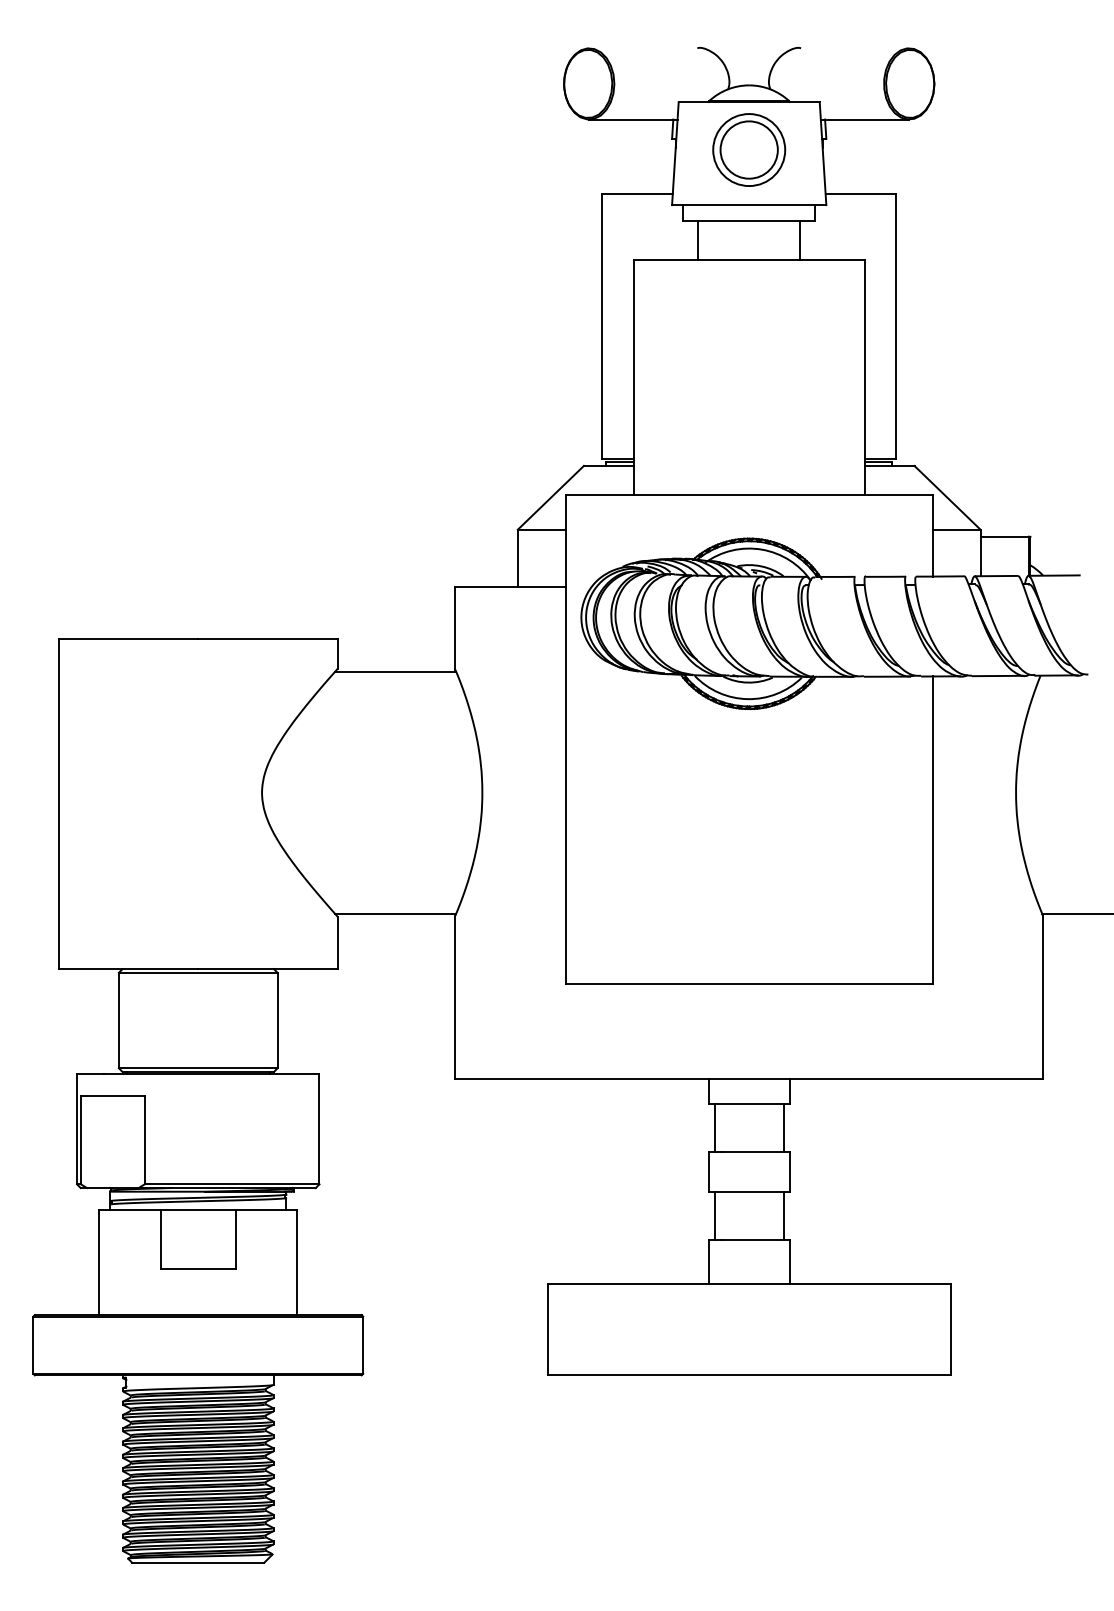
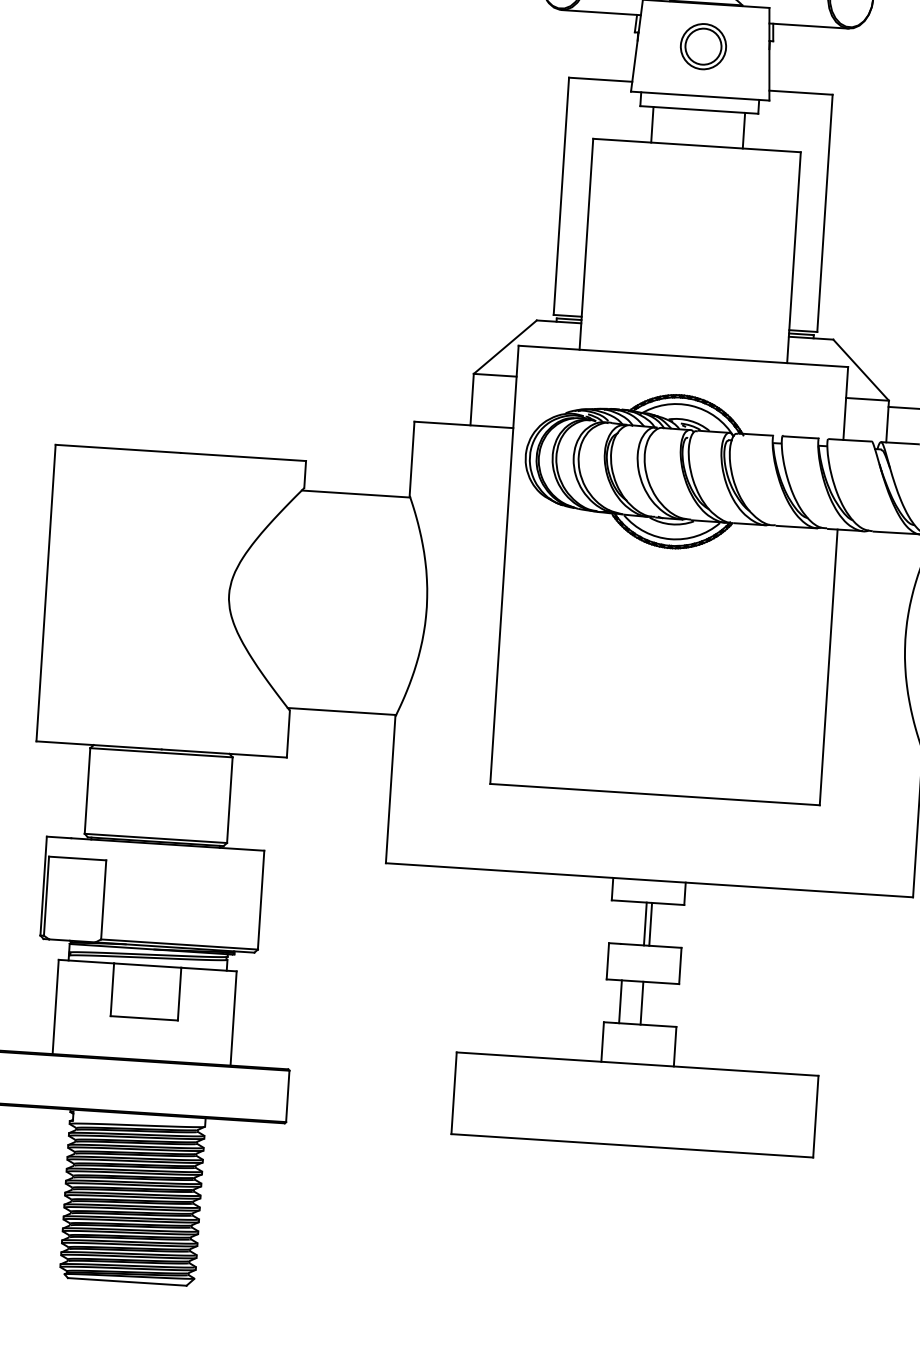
part: (749, 149) -> (703, 46), size x0.7
line: (714, 1128) -> (650, 924), moved
line: (783, 1128) -> (645, 924), moved
line: (714, 1216) -> (641, 1003), moved
line: (783, 1216) -> (620, 1001), moved

